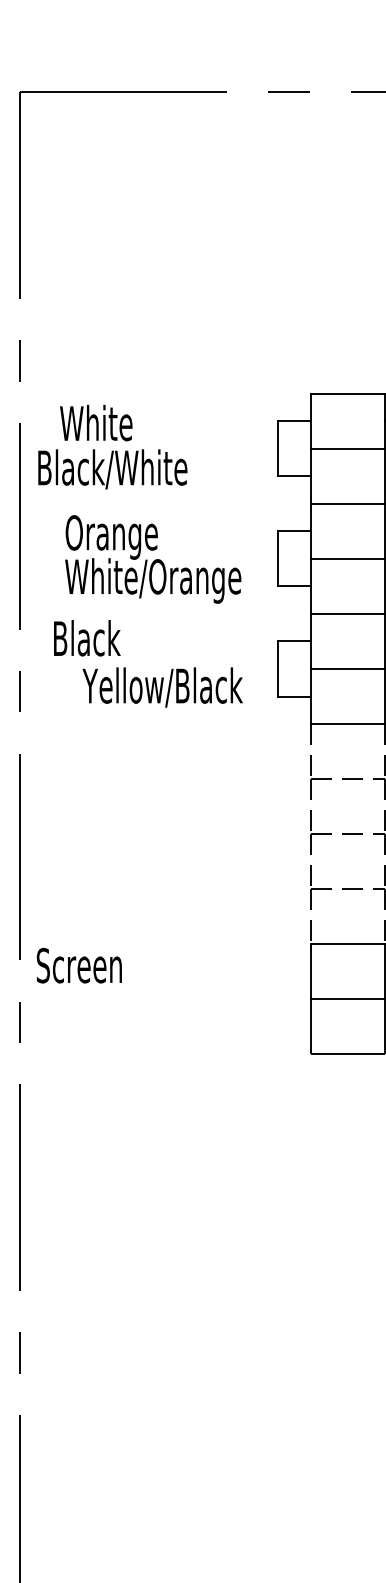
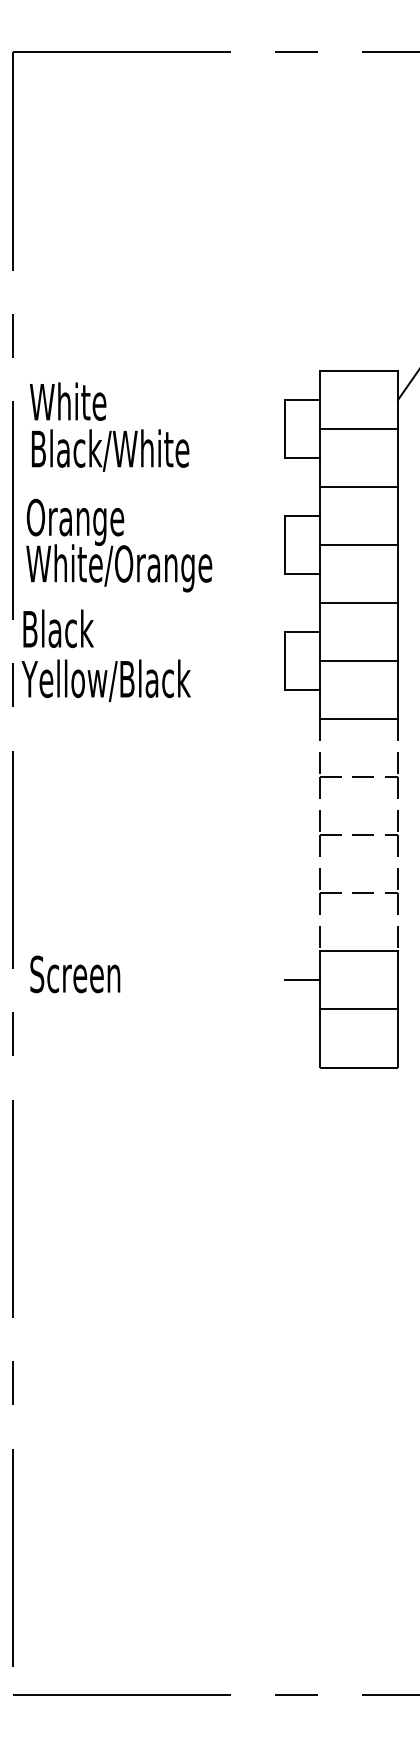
text: (95, 422) -> (67, 401), moved
text: (153, 559) -> (119, 545), moved
text: (87, 637) -> (58, 628), moved
text: (162, 687) -> (105, 680), moved
line: (294, 971) -> (302, 980), added

